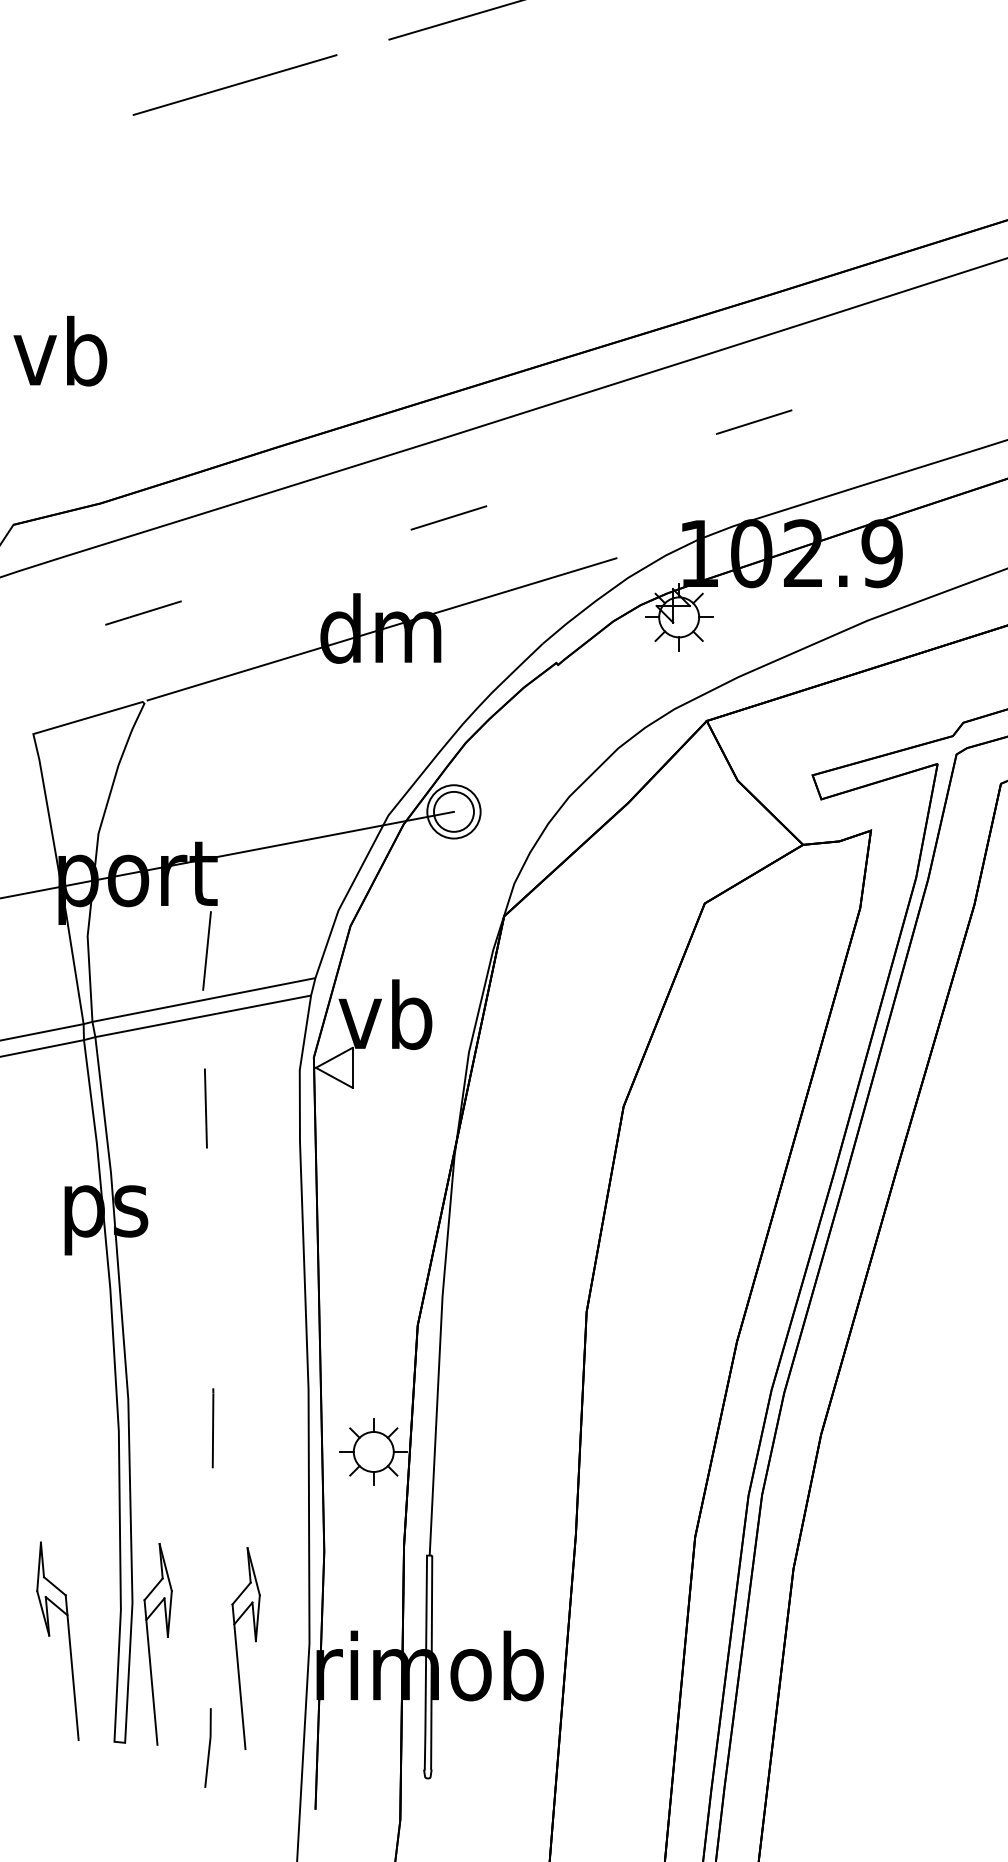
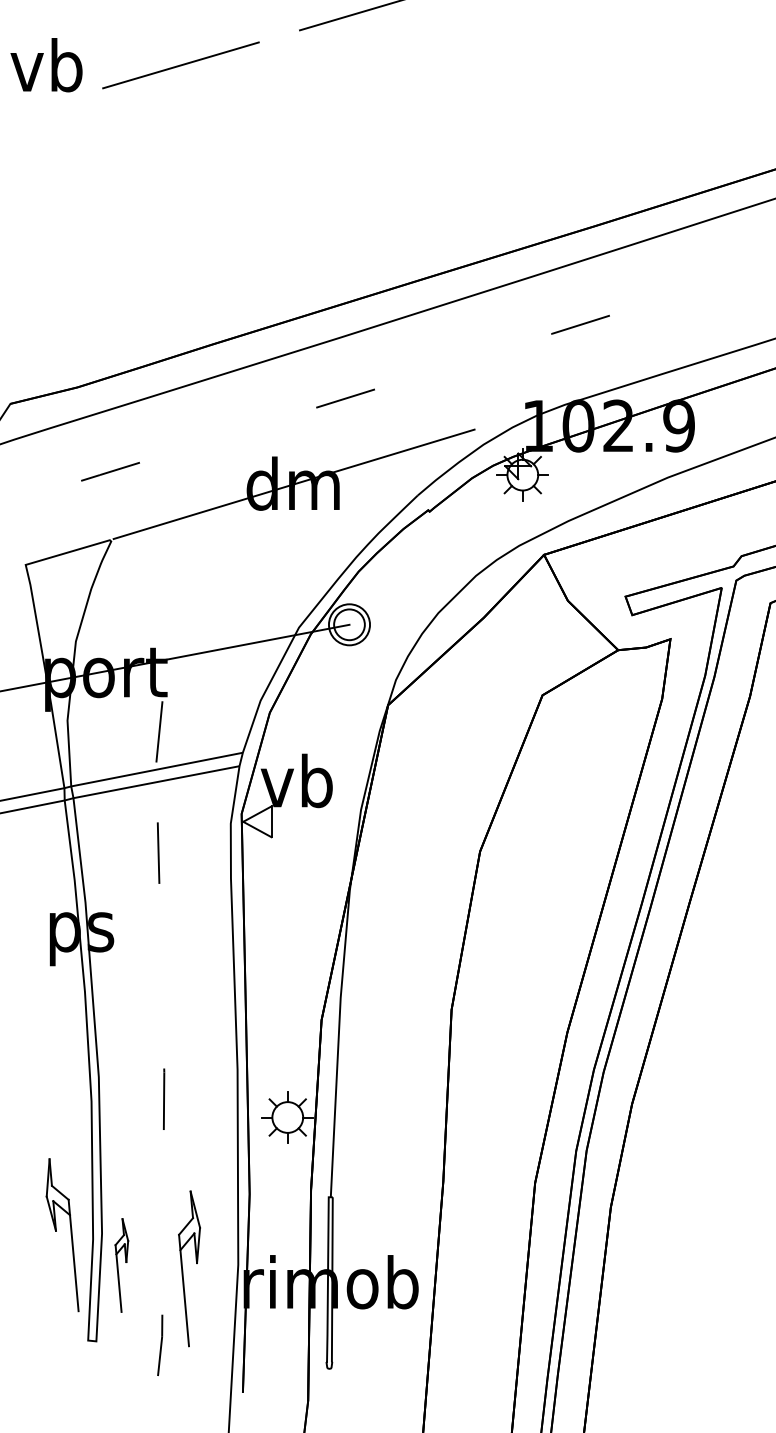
text: (60, 351) -> (46, 65), moved
part: (49, 1636) -> (56, 1231), moved
part: (157, 1644) -> (121, 1265), size x0.6

